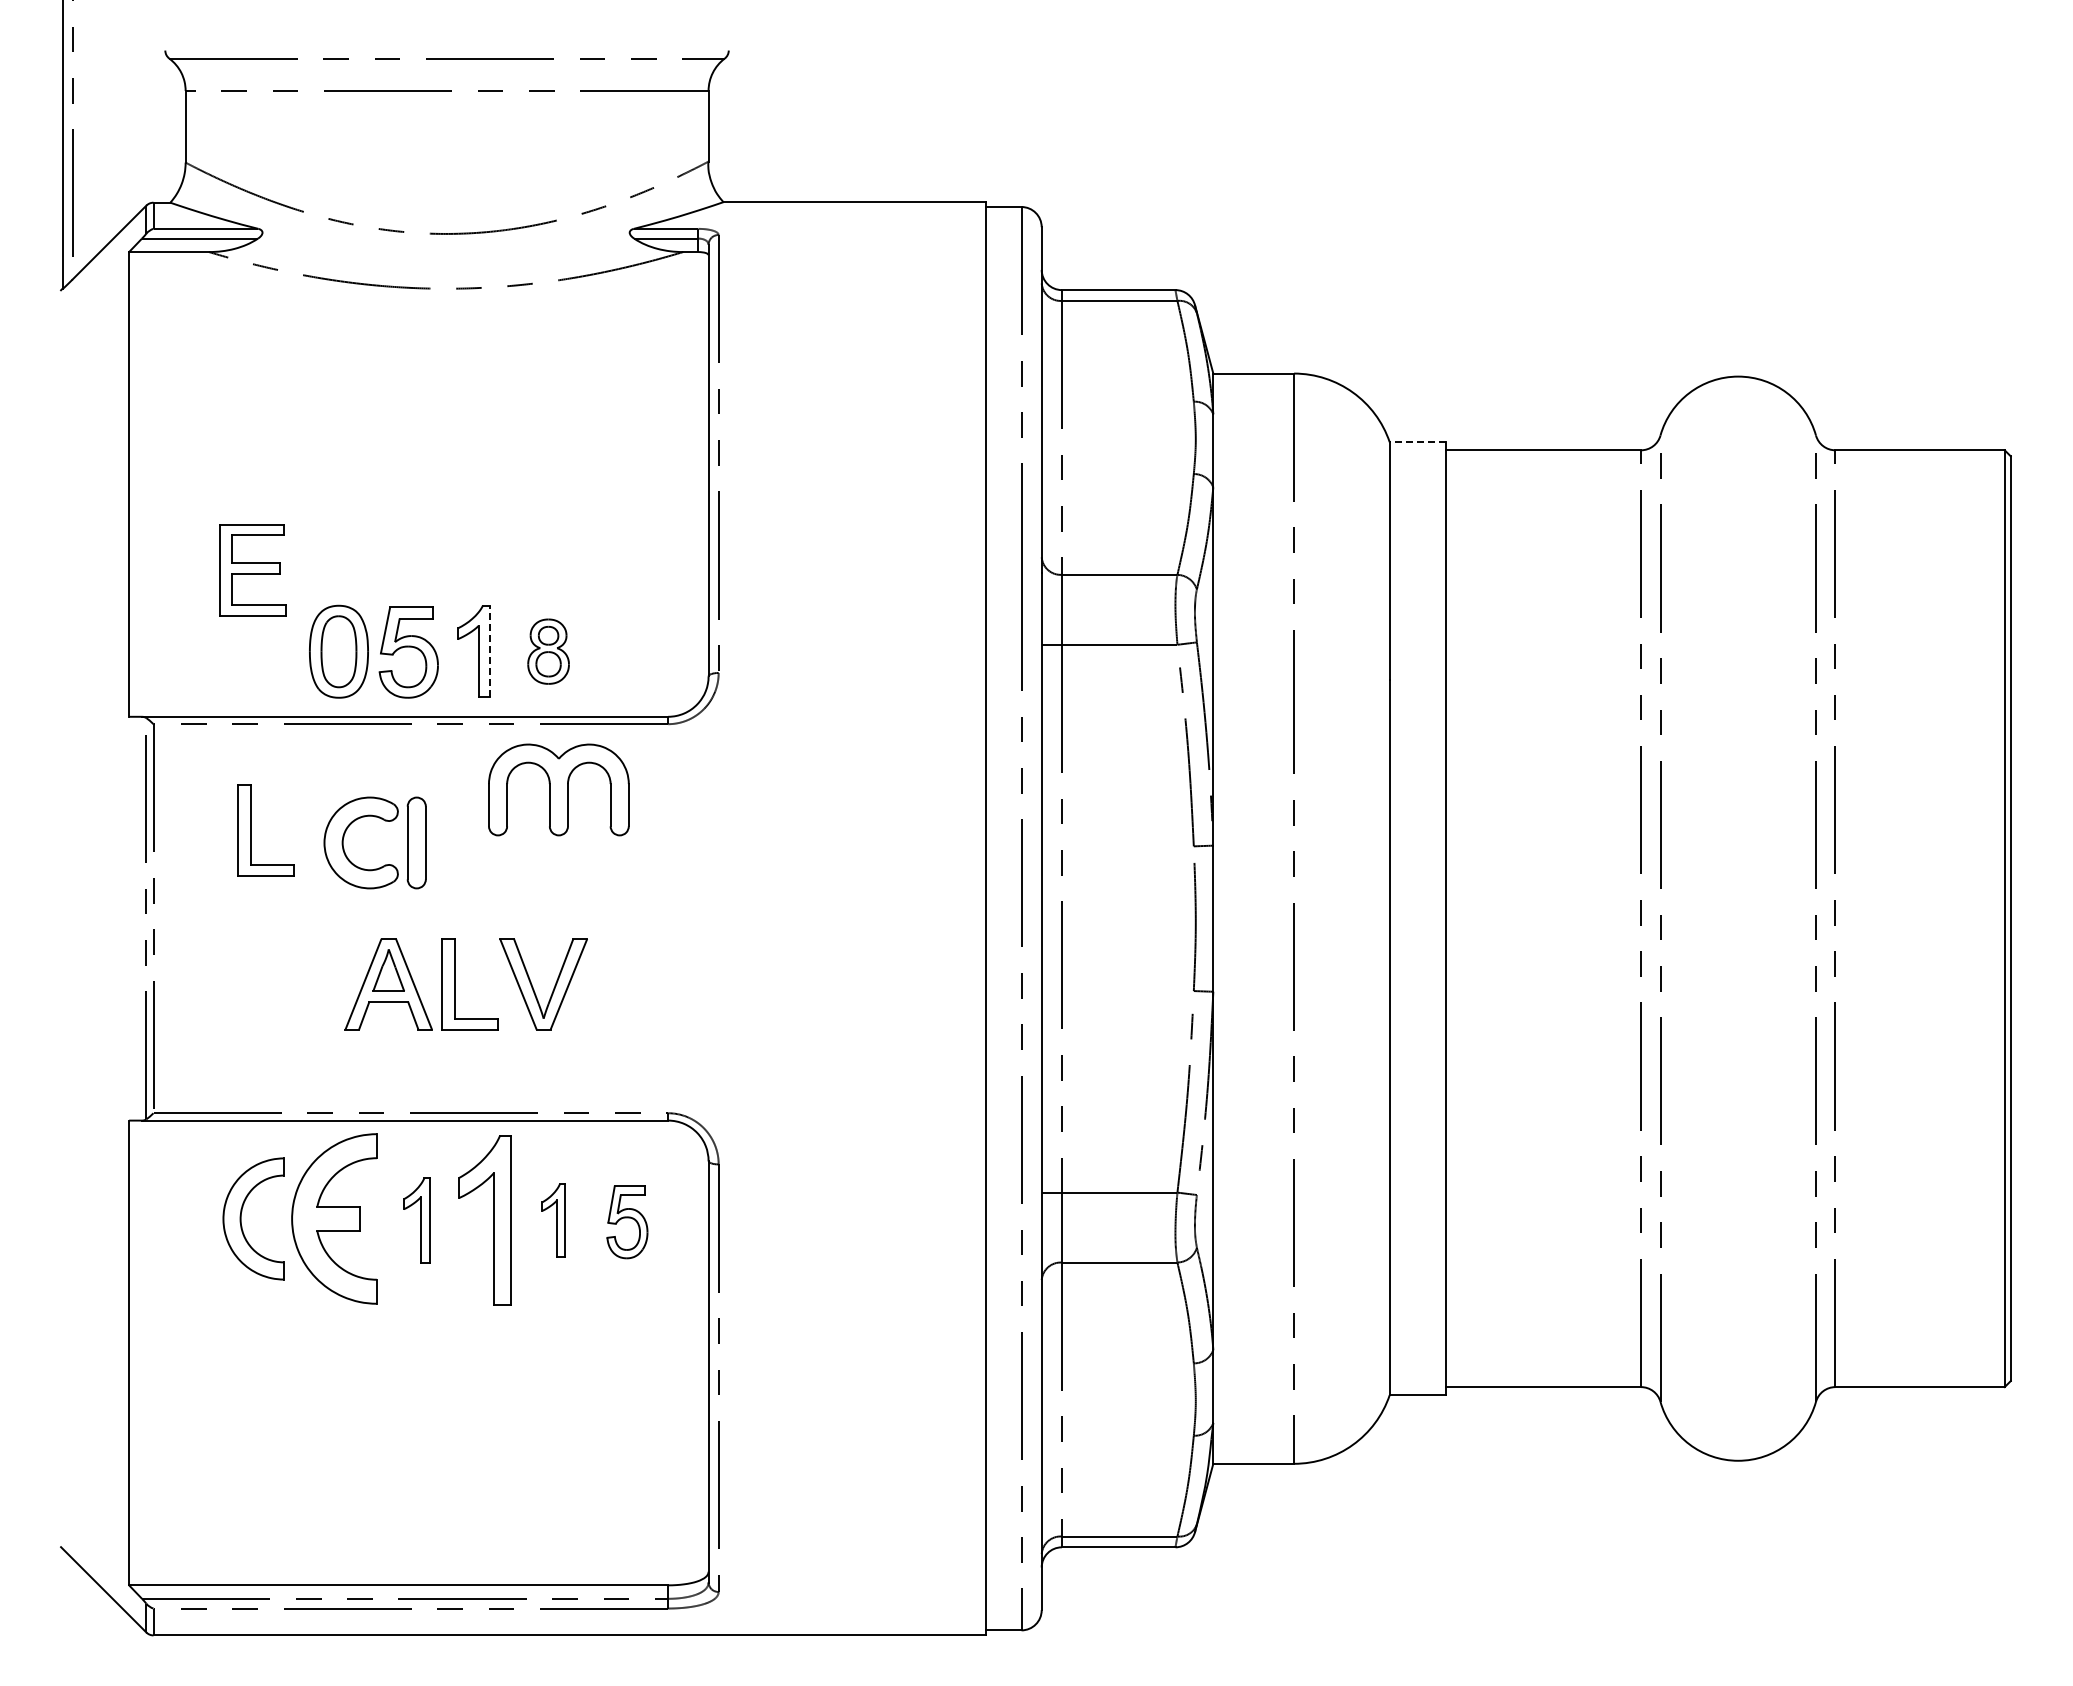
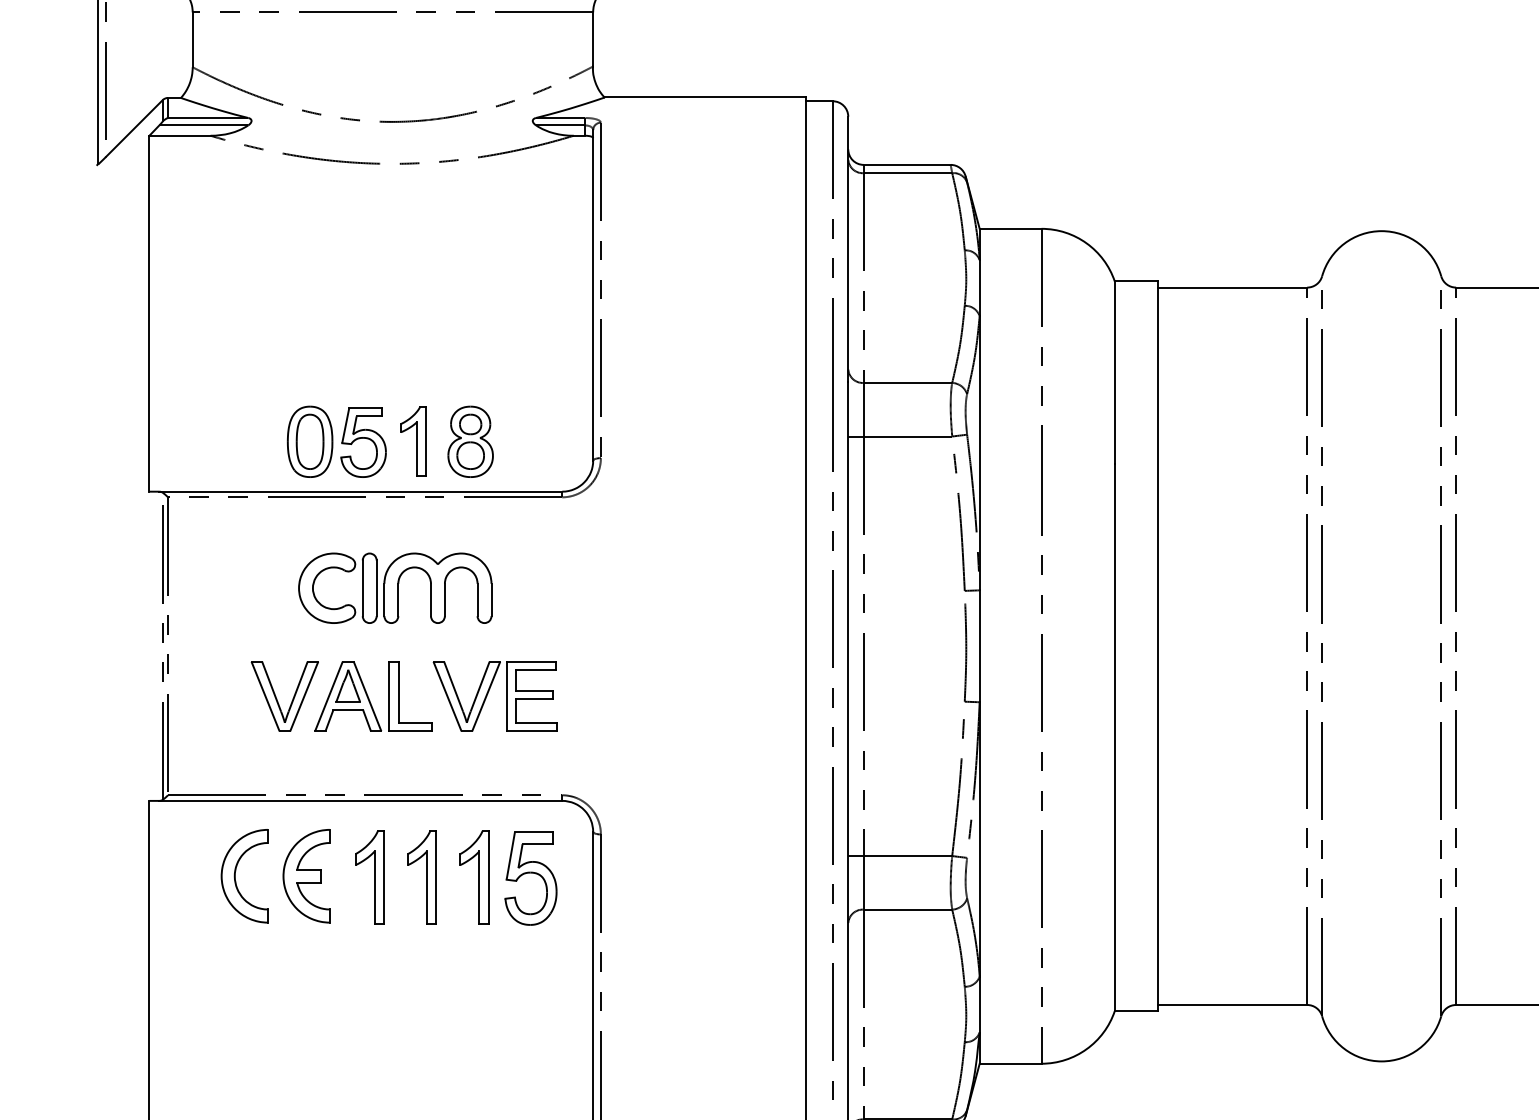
line: (1417, 442) -> (1136, 281), dashed -> solid
part: (252, 570) -> (531, 696), moved
line: (490, 650) -> (426, 440), dashed -> solid
part: (548, 651) -> (470, 441), size x1.43
part: (558, 789) -> (437, 587), moved
part: (251, 830) -> (243, 578), removed
part: (296, 988) -> (277, 699), added
part: (334, 1218) -> (306, 875), size x0.71
part: (416, 1220) -> (369, 877), size x1.43
part: (485, 1220) -> (422, 877), size x0.71
part: (553, 1220) -> (474, 877), size x1.67
part: (627, 1221) -> (531, 878), size x1.67

